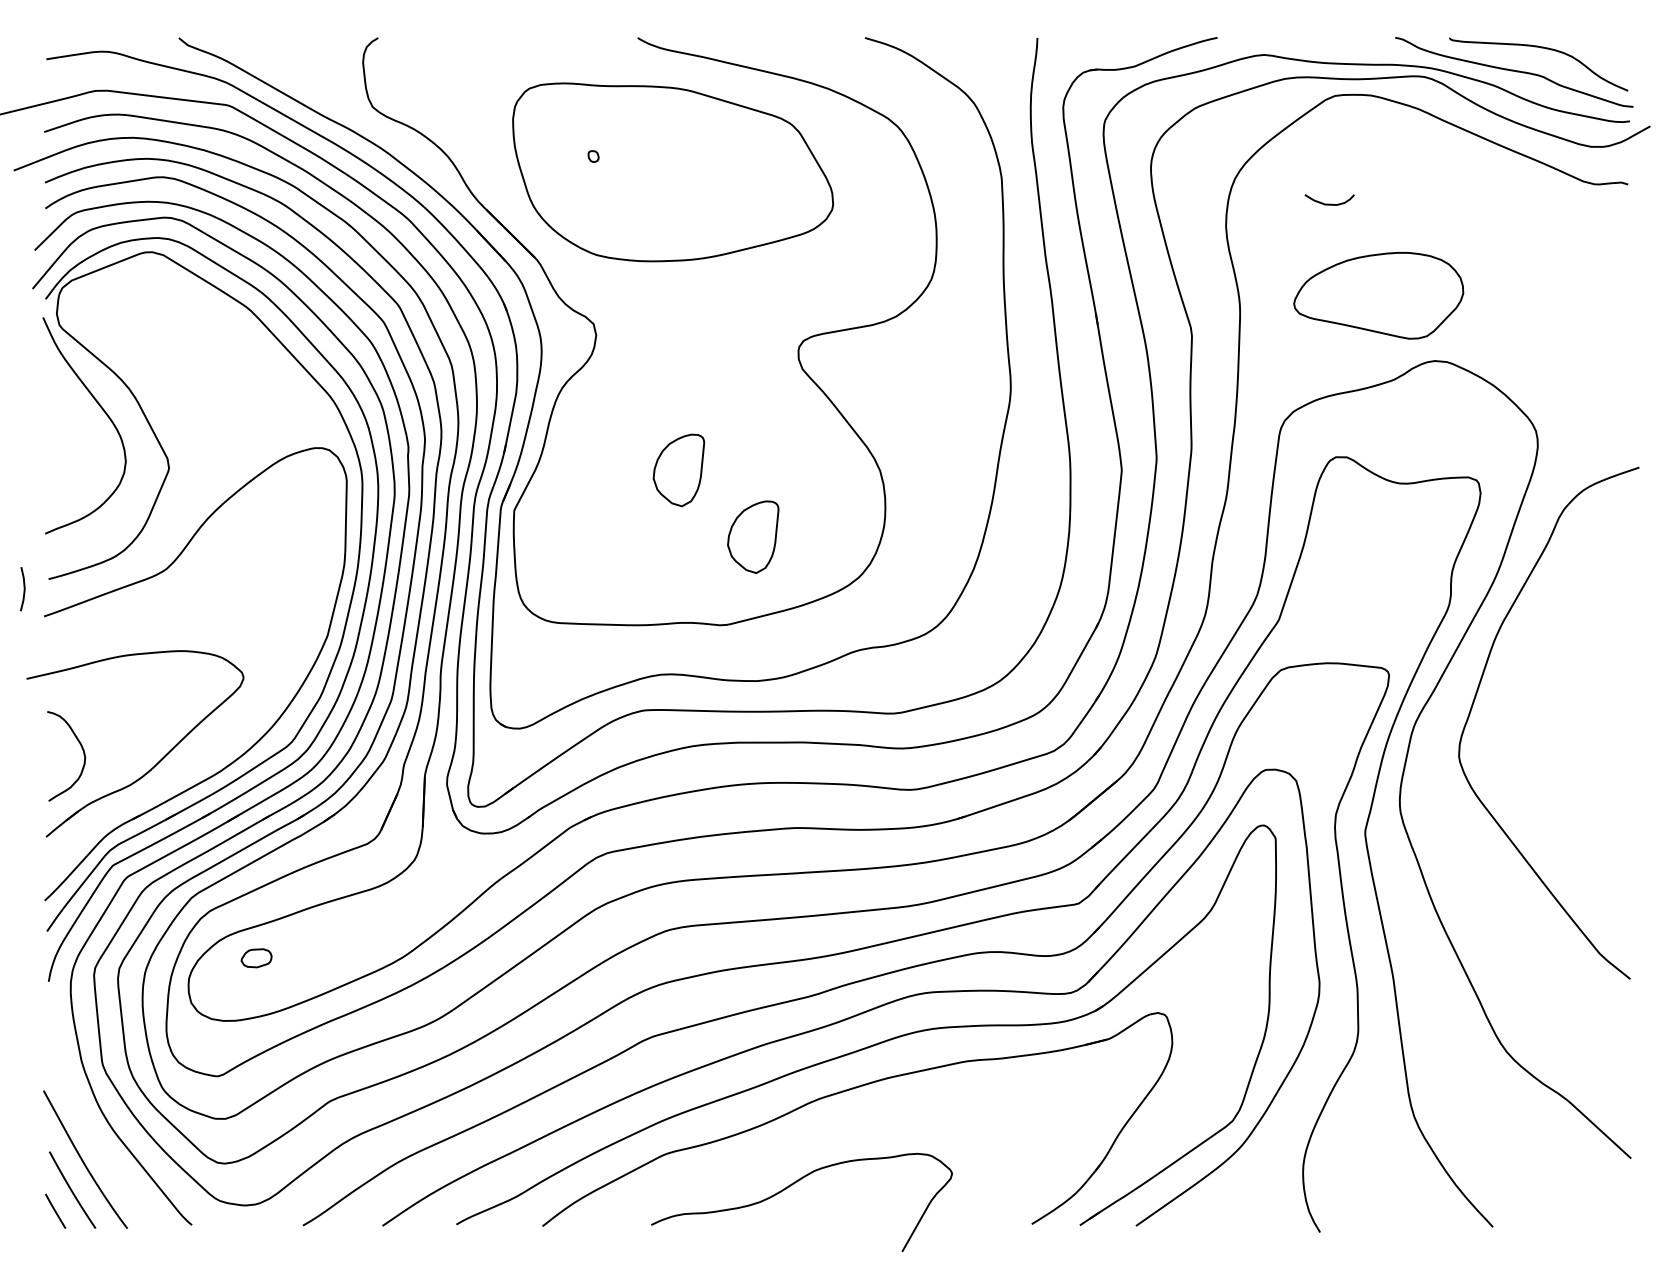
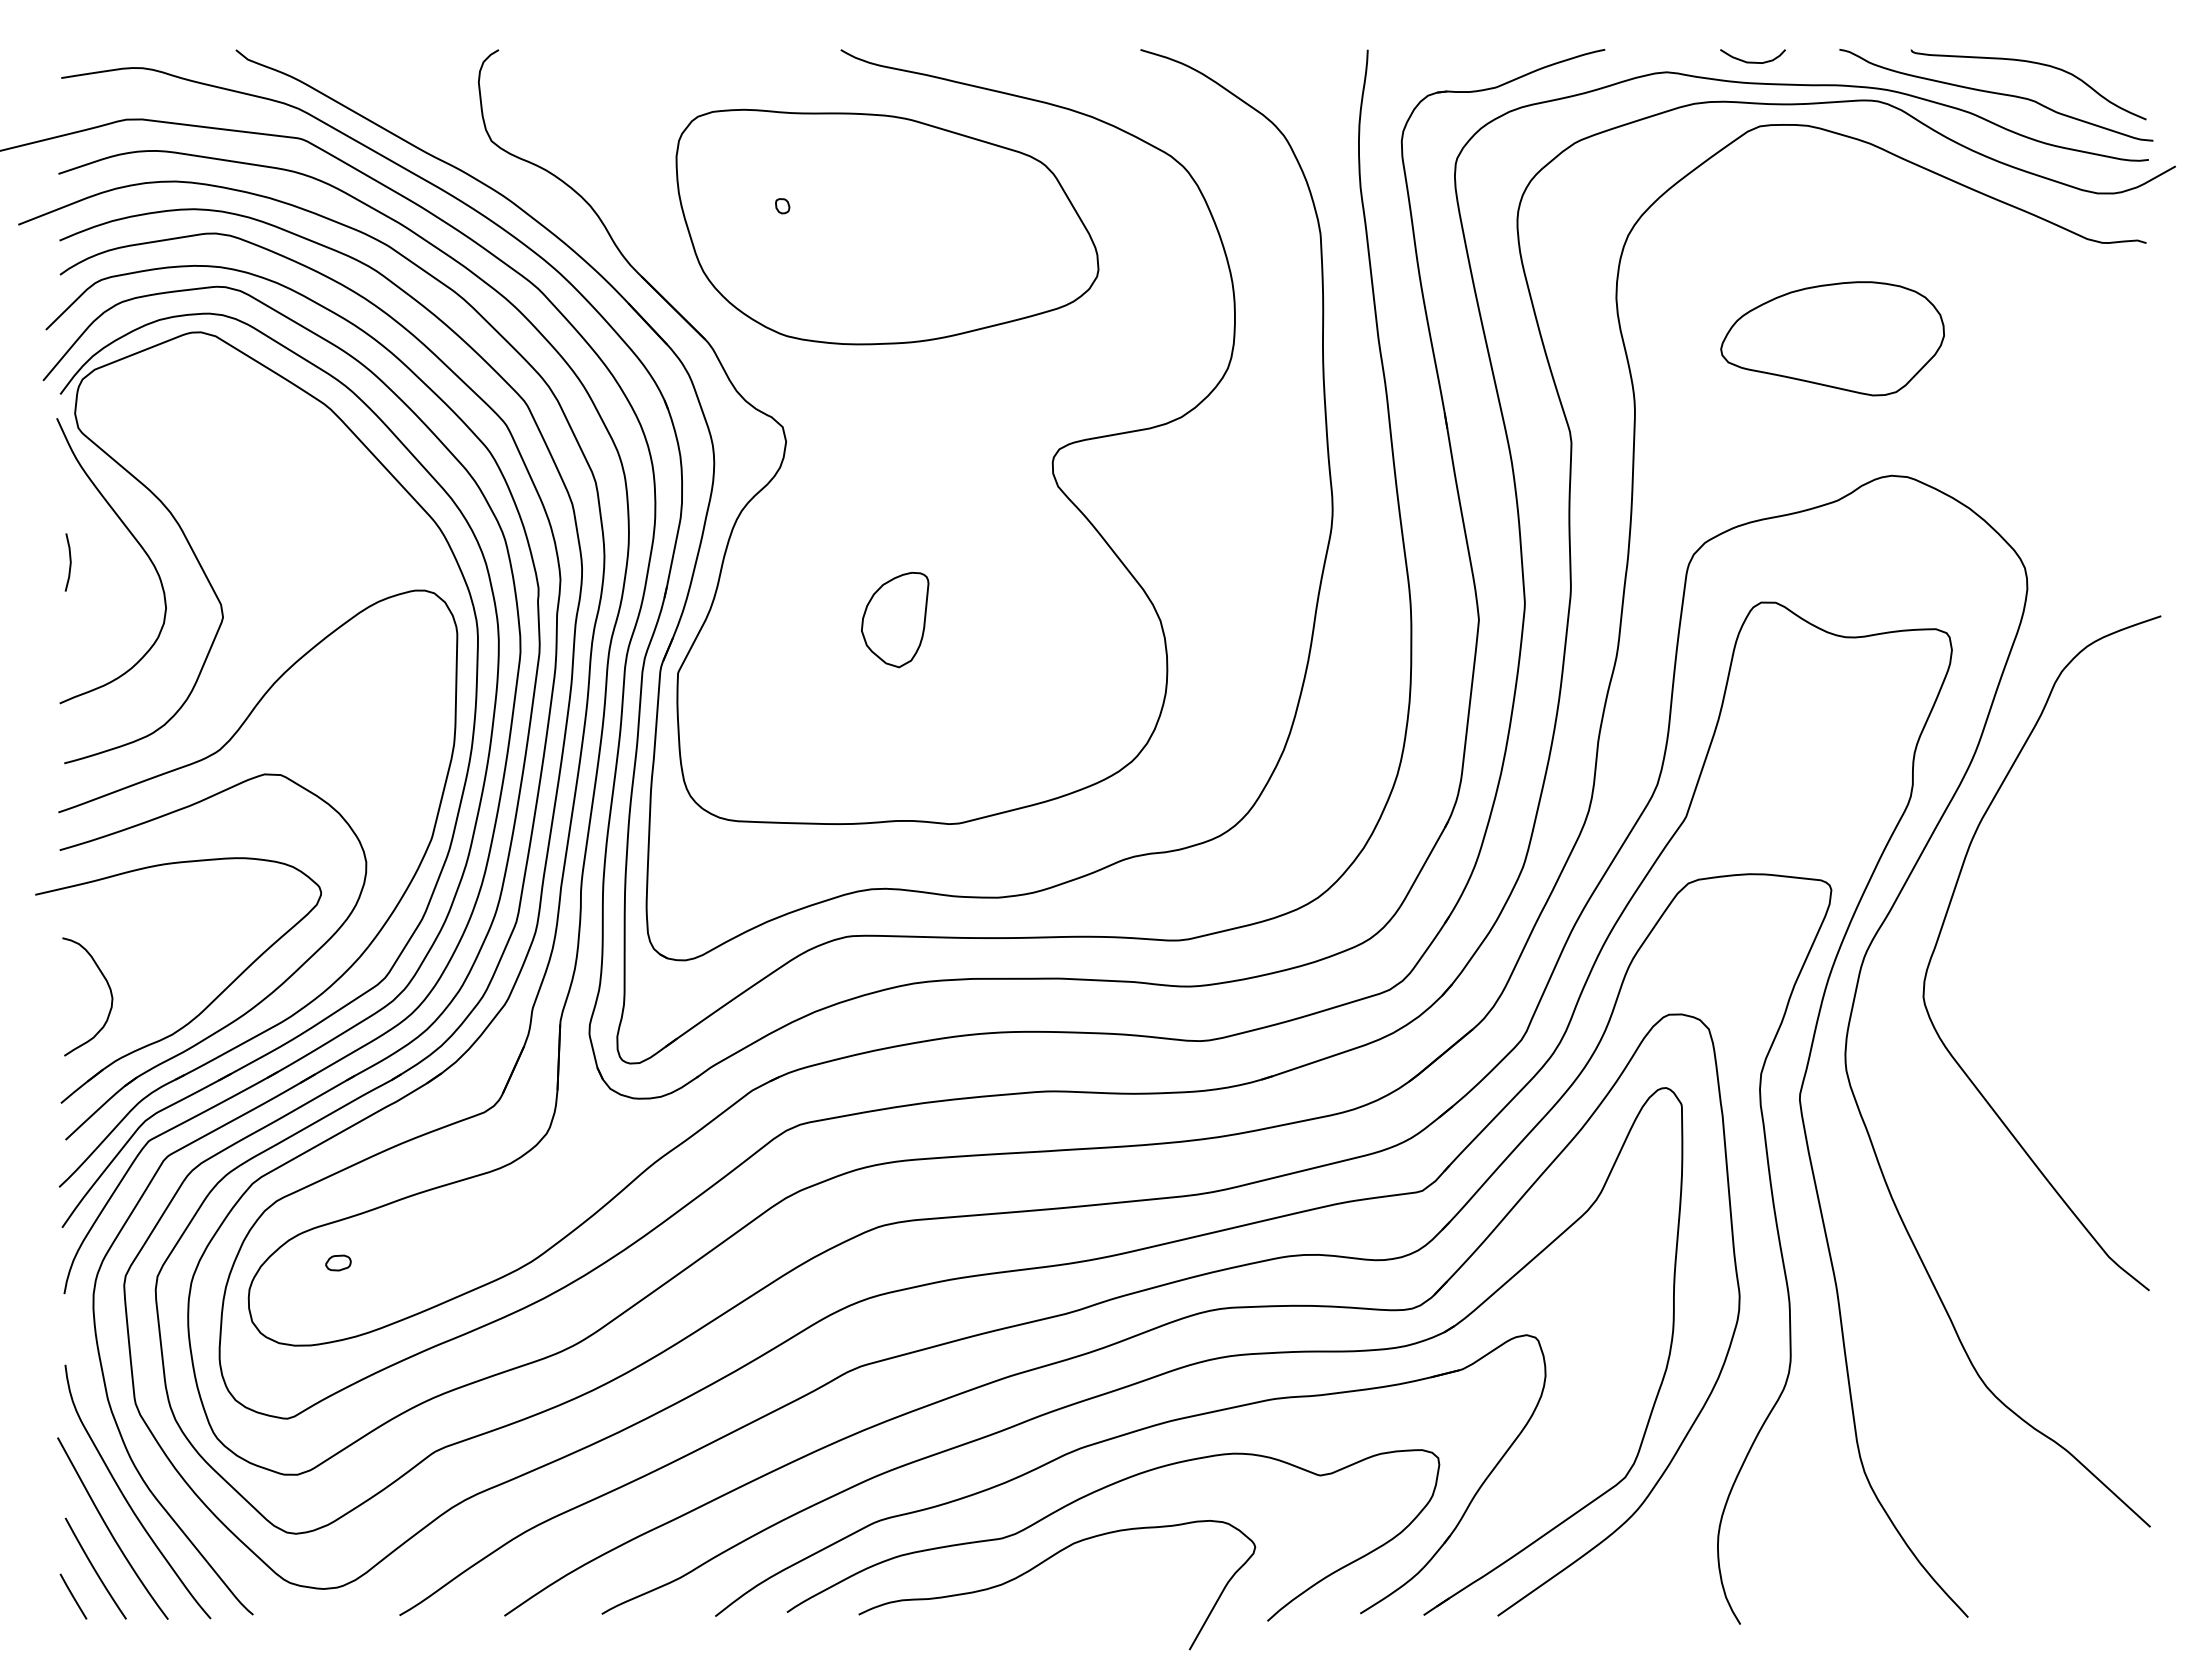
curve: (1329, 203) -> (1752, 61), moved
part: (1378, 295) -> (1832, 338), moved
part: (753, 536) -> (993, 707), removed
line: (23, 589) -> (69, 562), moved
part: (189, 765) -> (250, 1008), added
part: (256, 957) -> (338, 1262), size x0.62
curve: (831, 1132) -> (1096, 1492), added
curve: (95, 1135) -> (125, 1496), added

